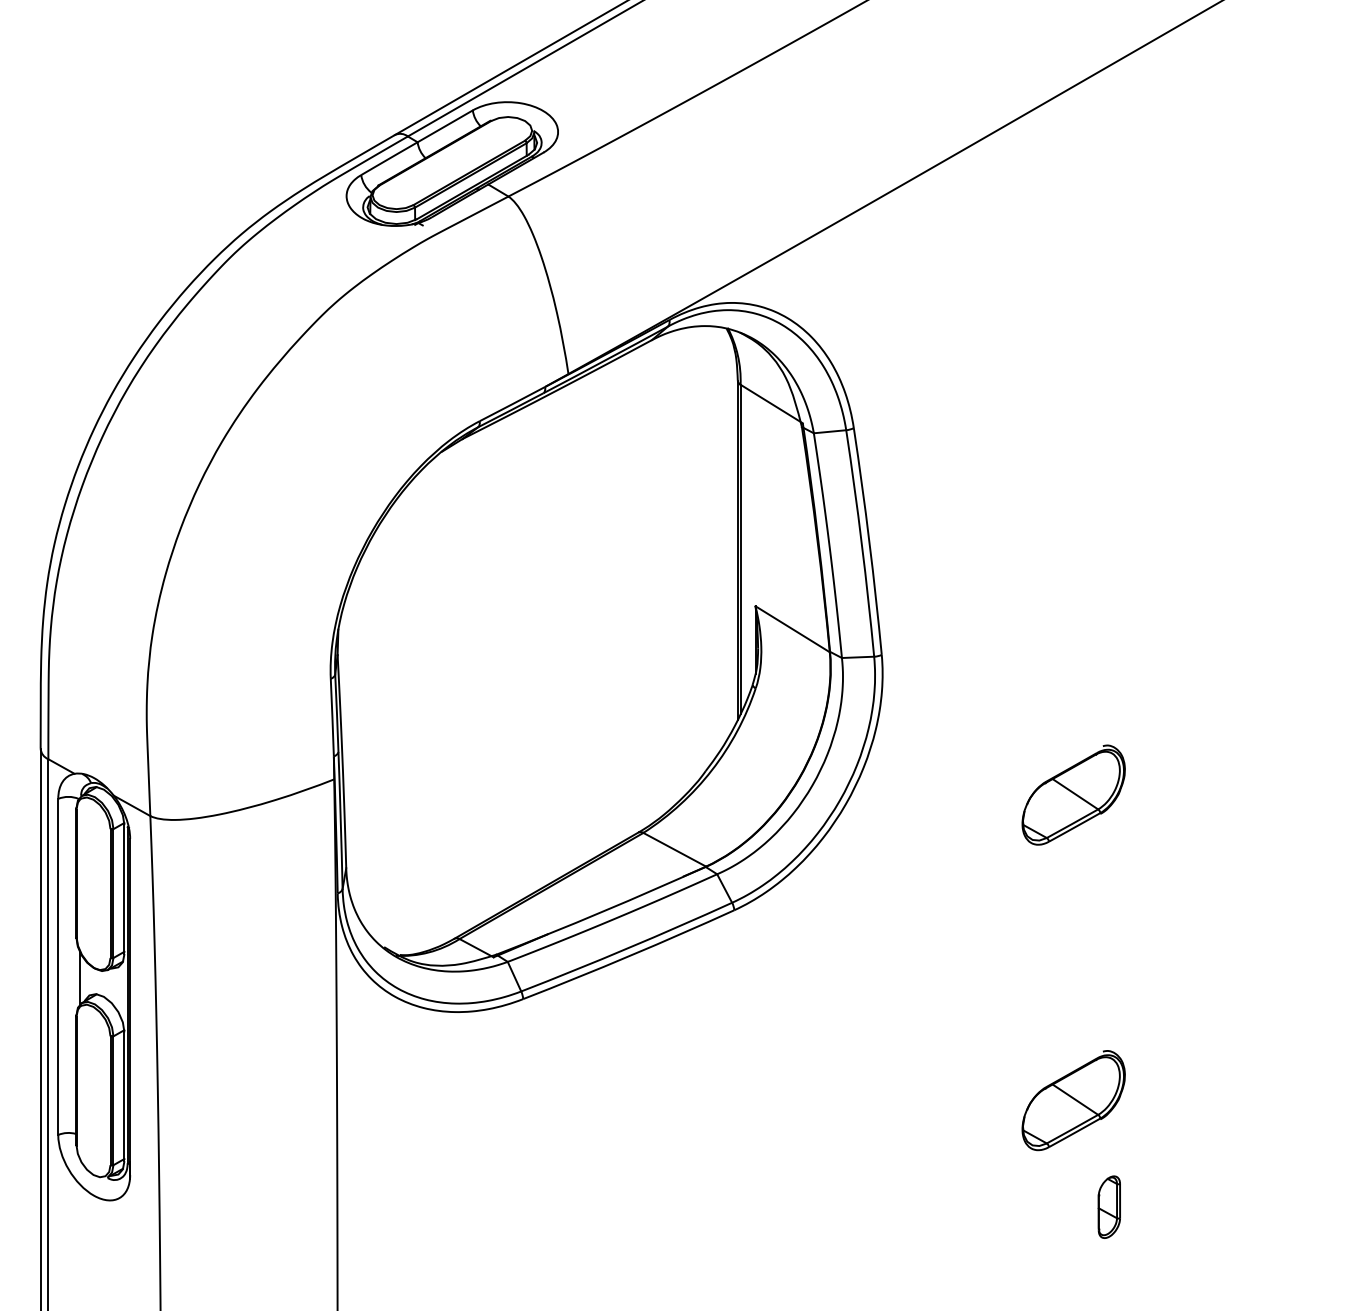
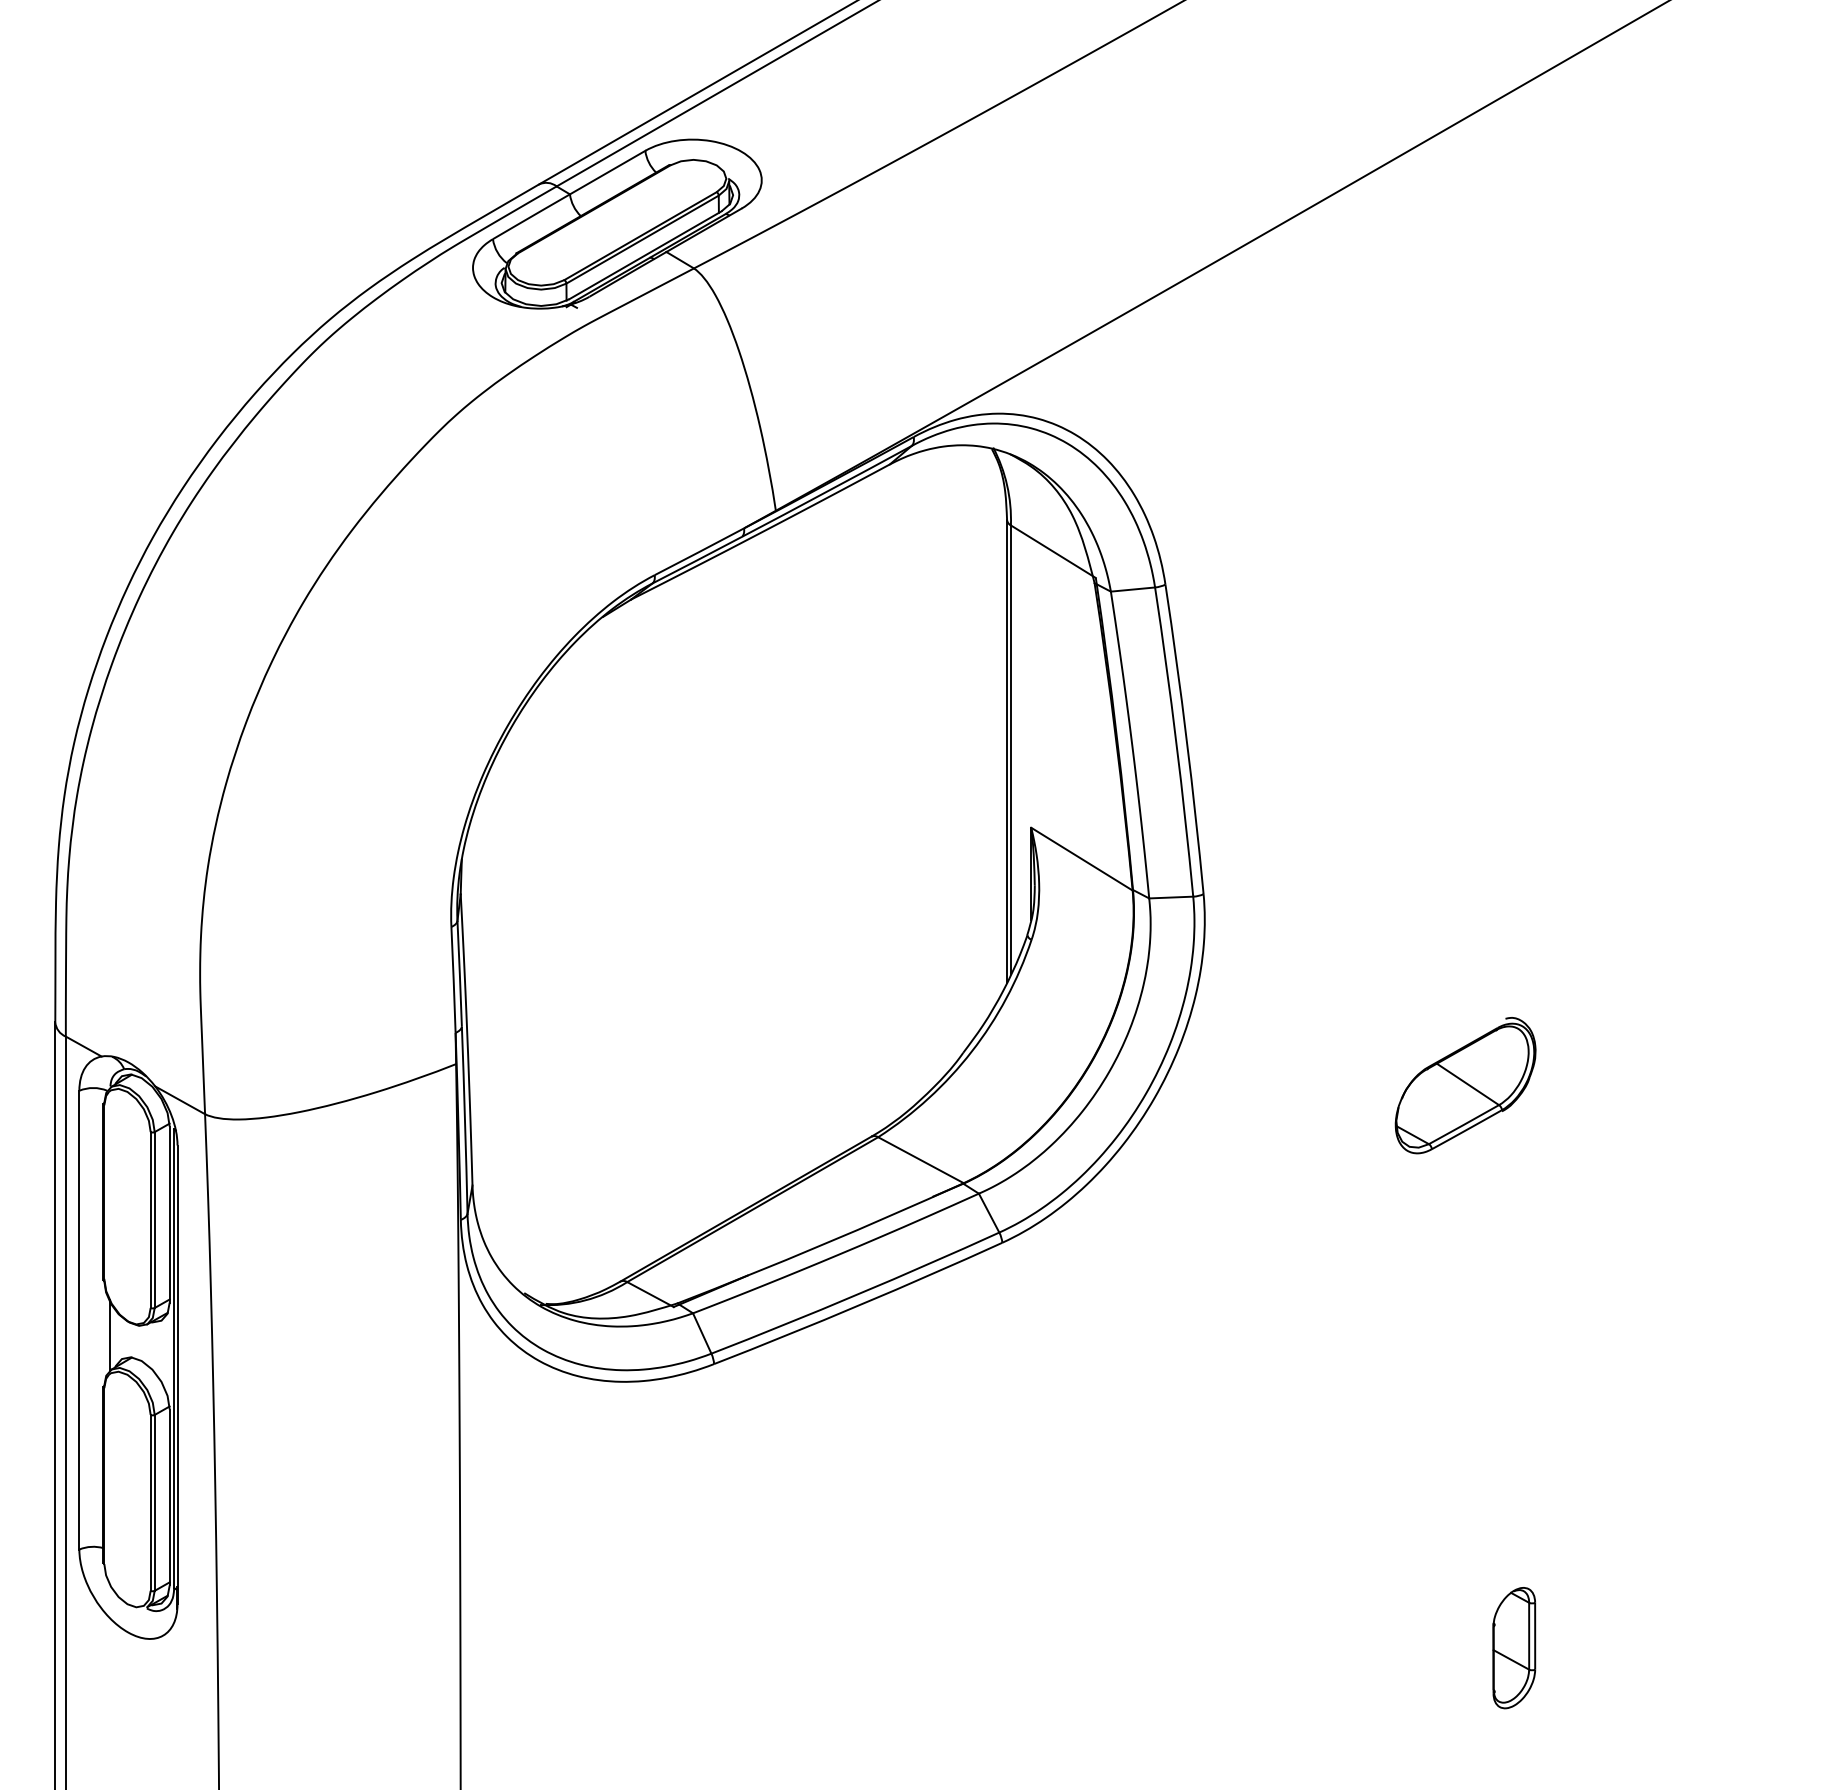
part: (1073, 1100) -> (1465, 1502), removed
part: (1109, 1207) -> (1514, 1648), size x1.43

